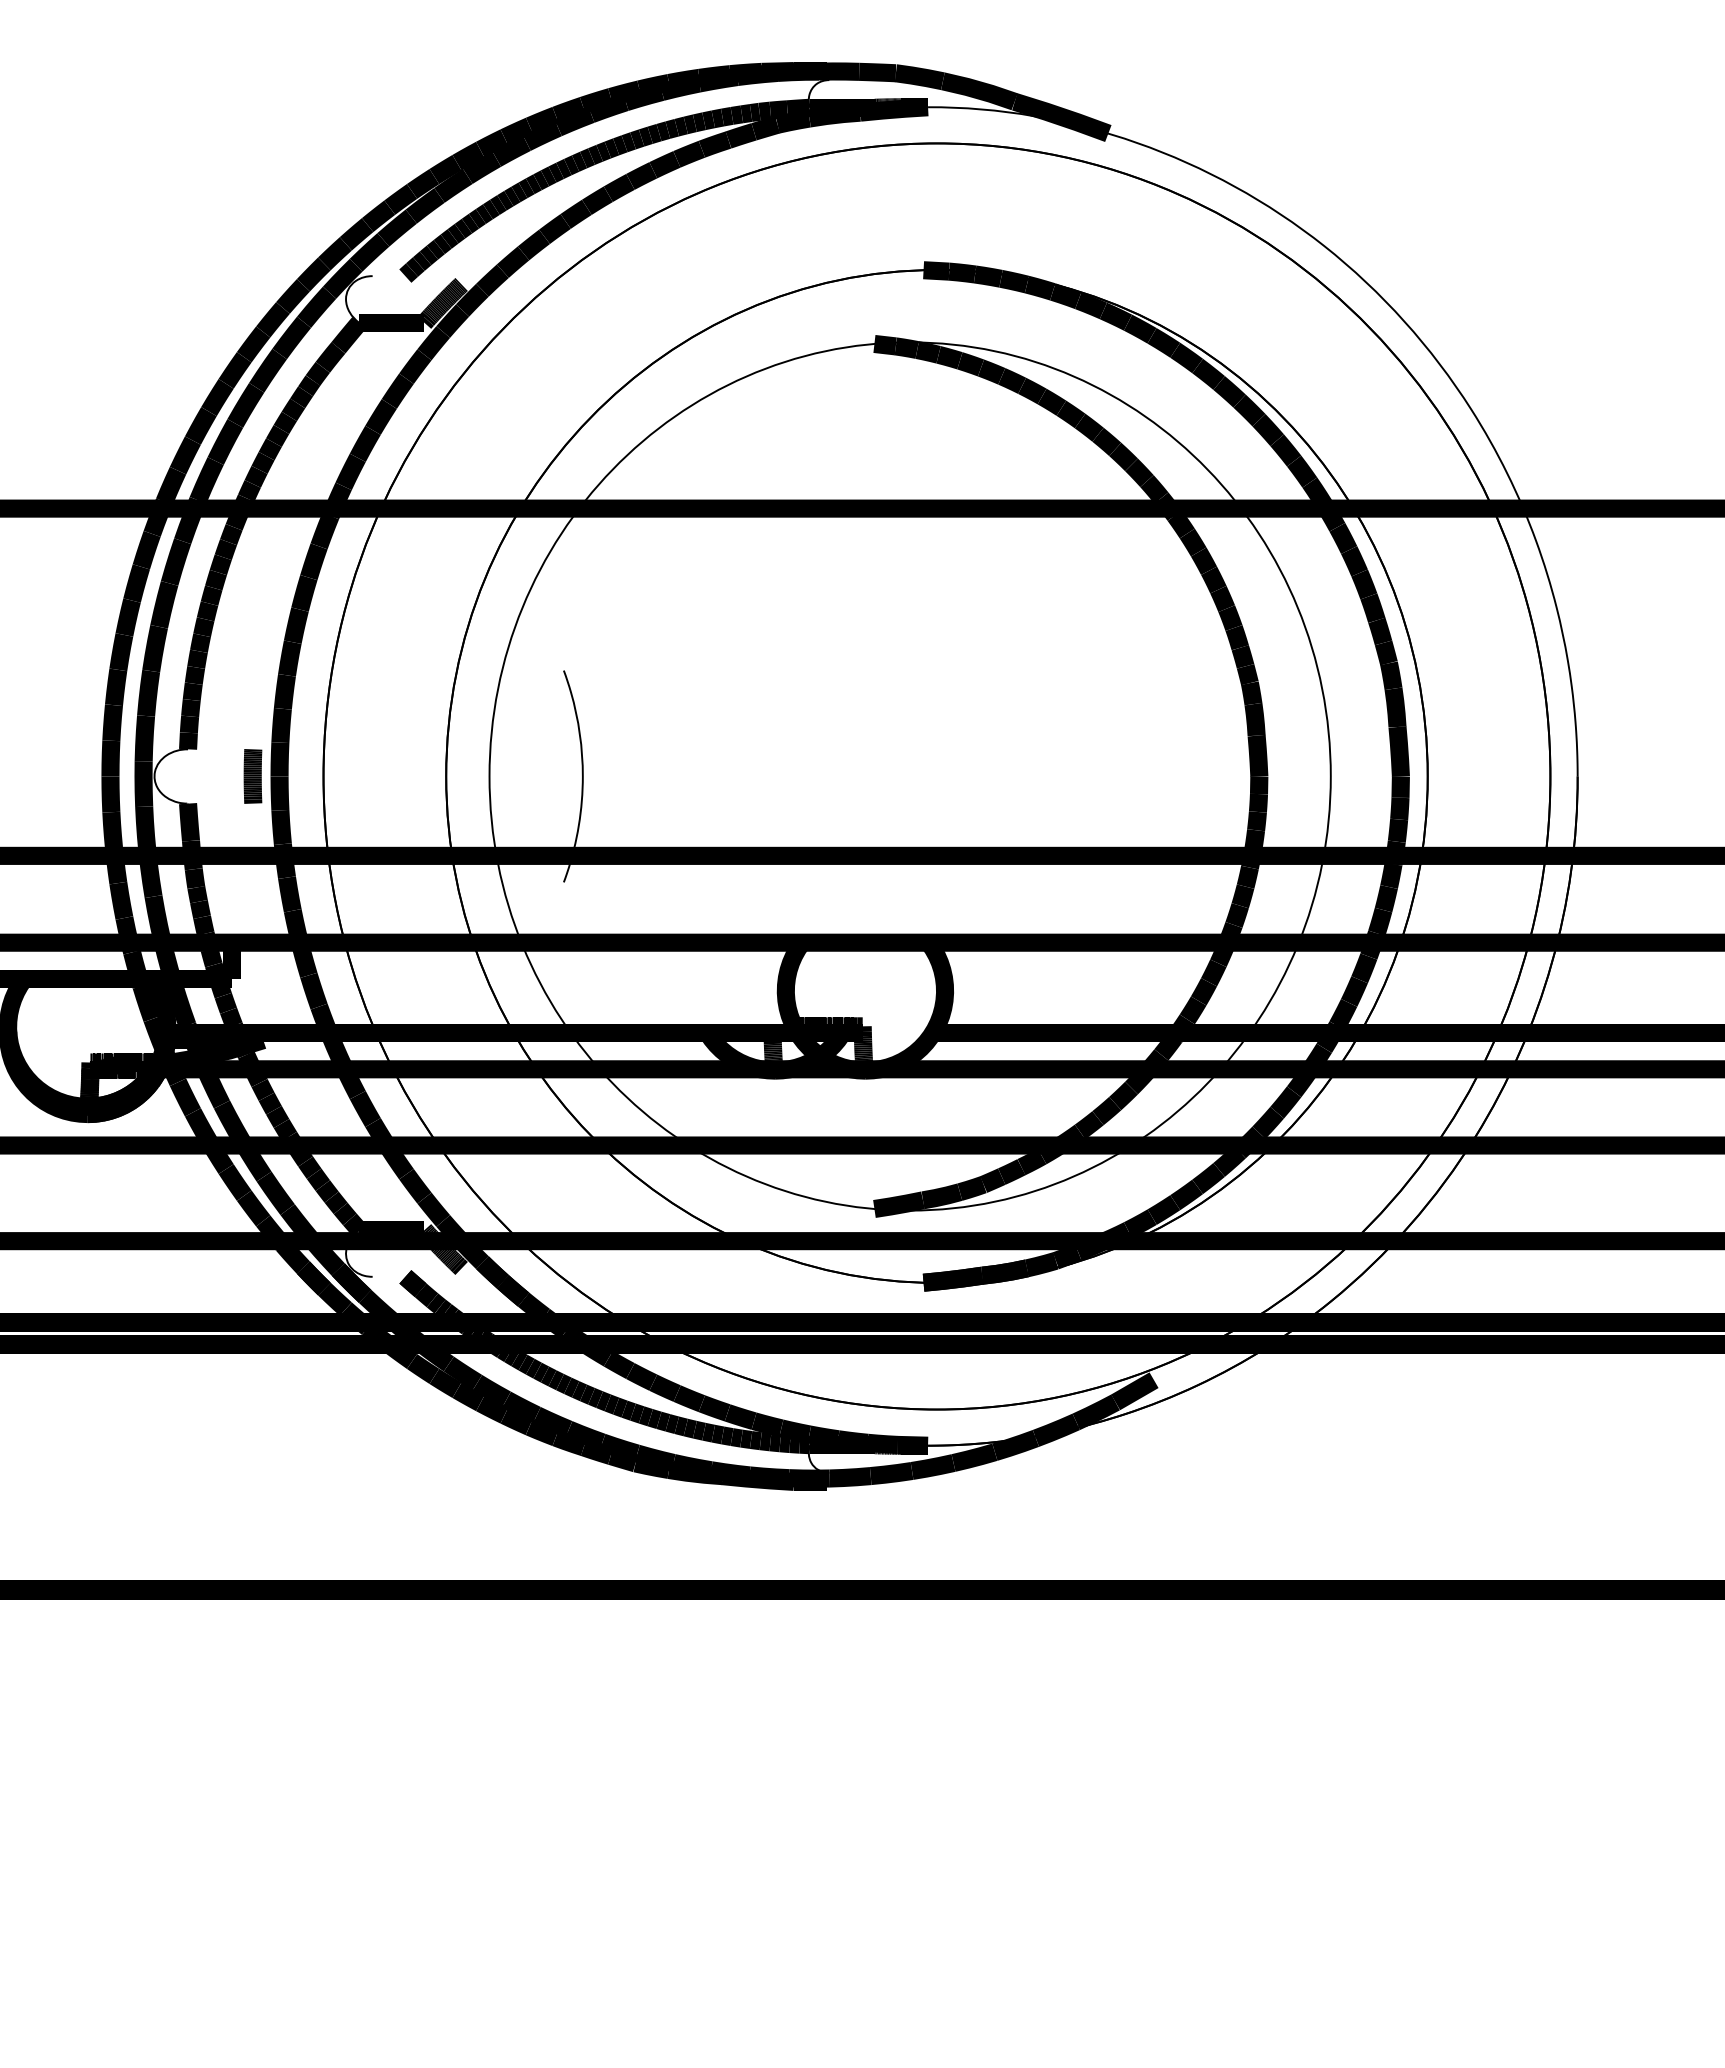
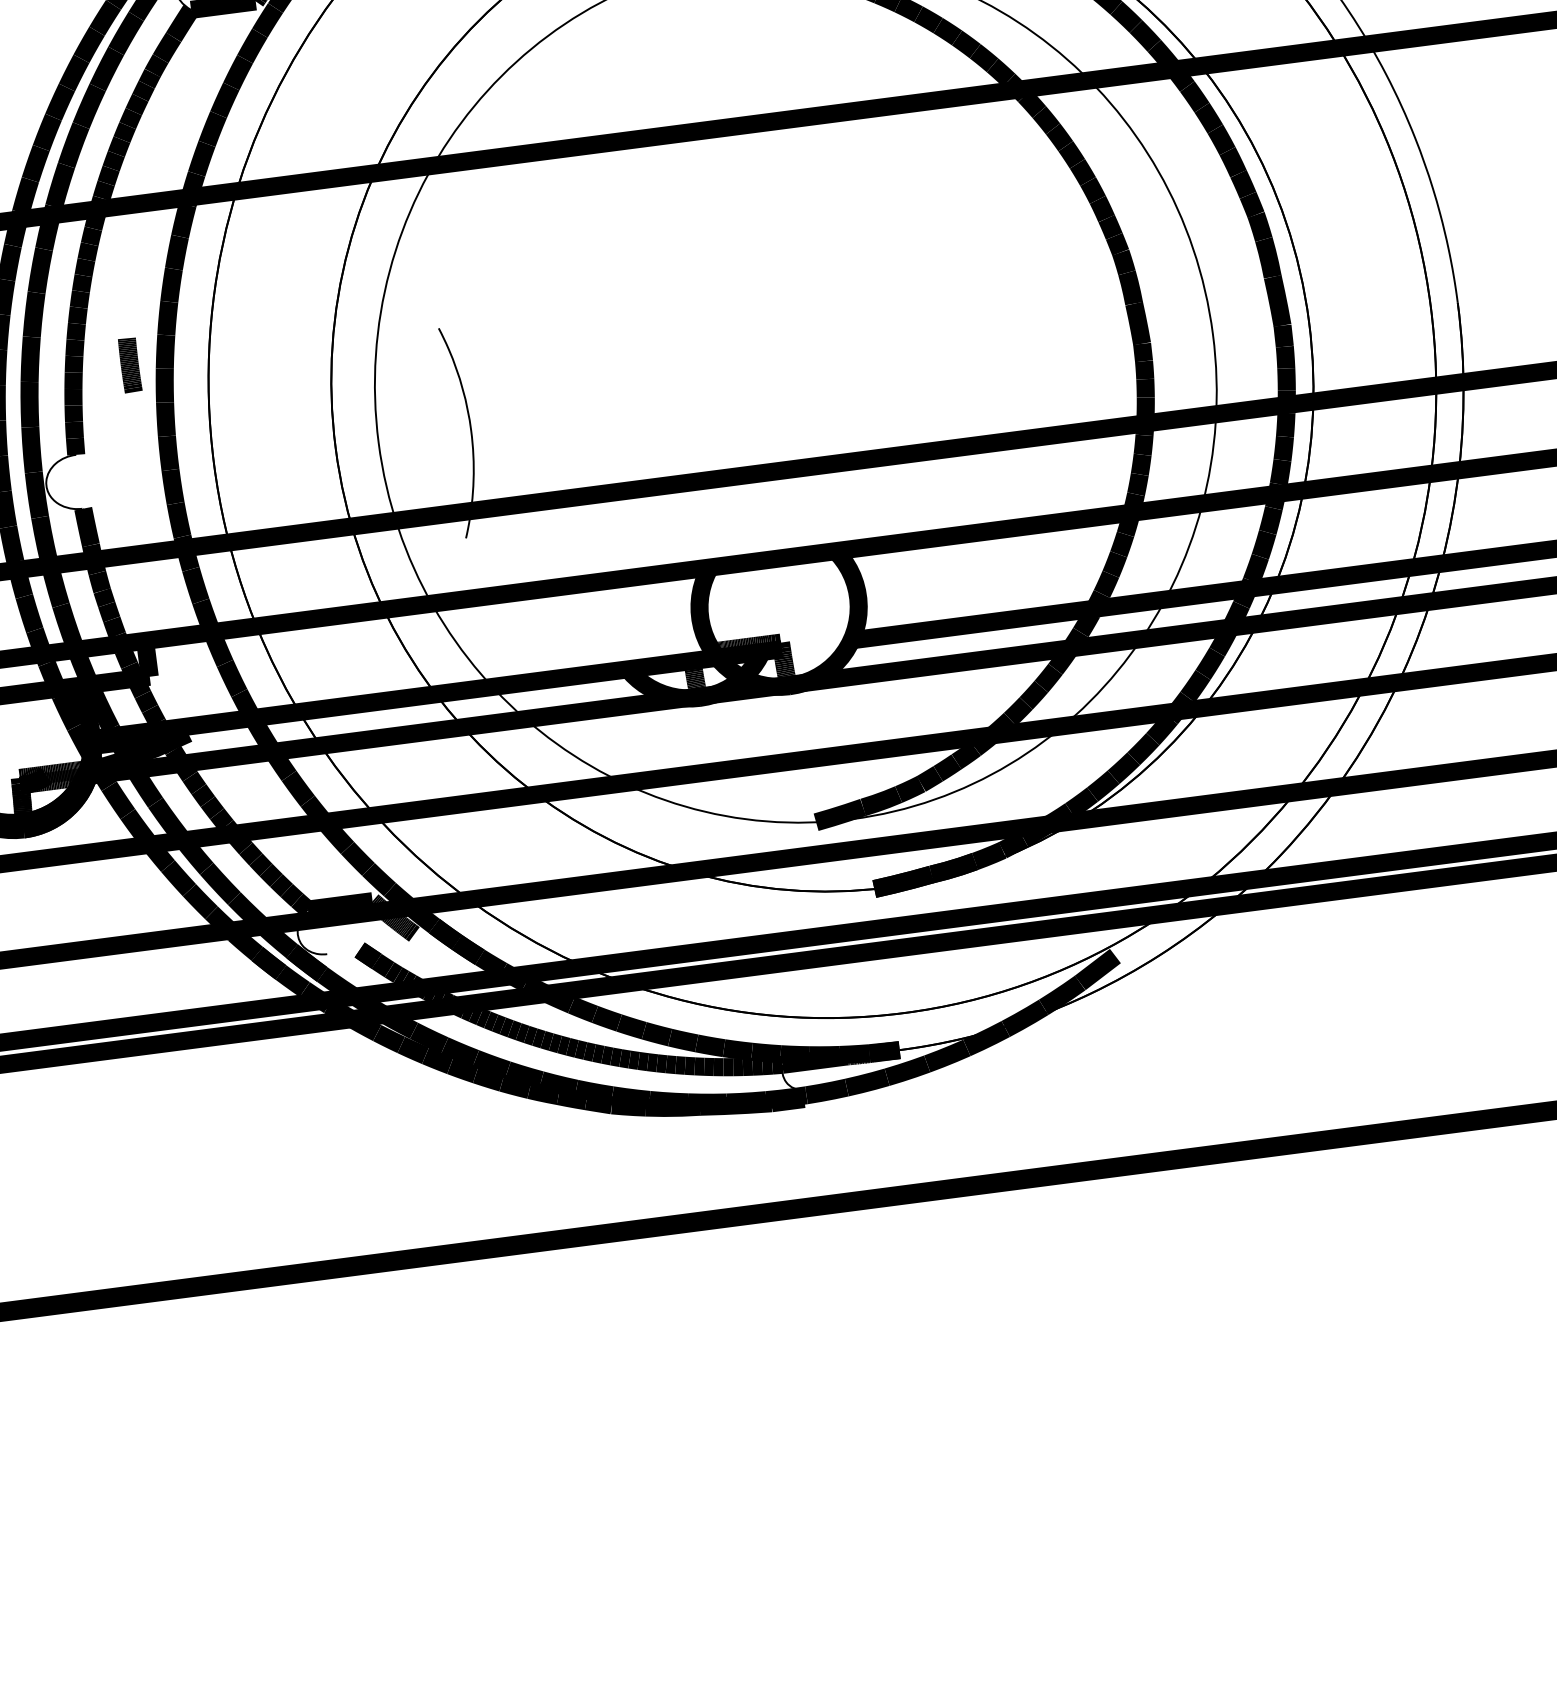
part: (252, 776) -> (129, 365), moved

